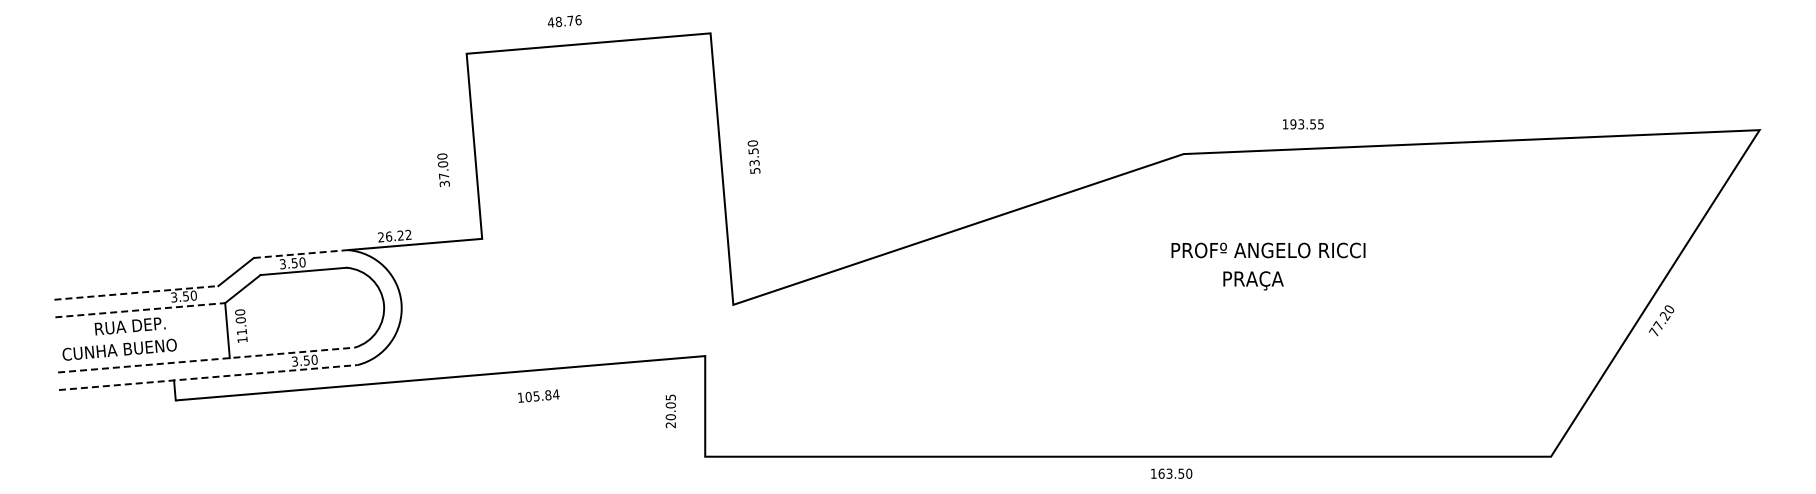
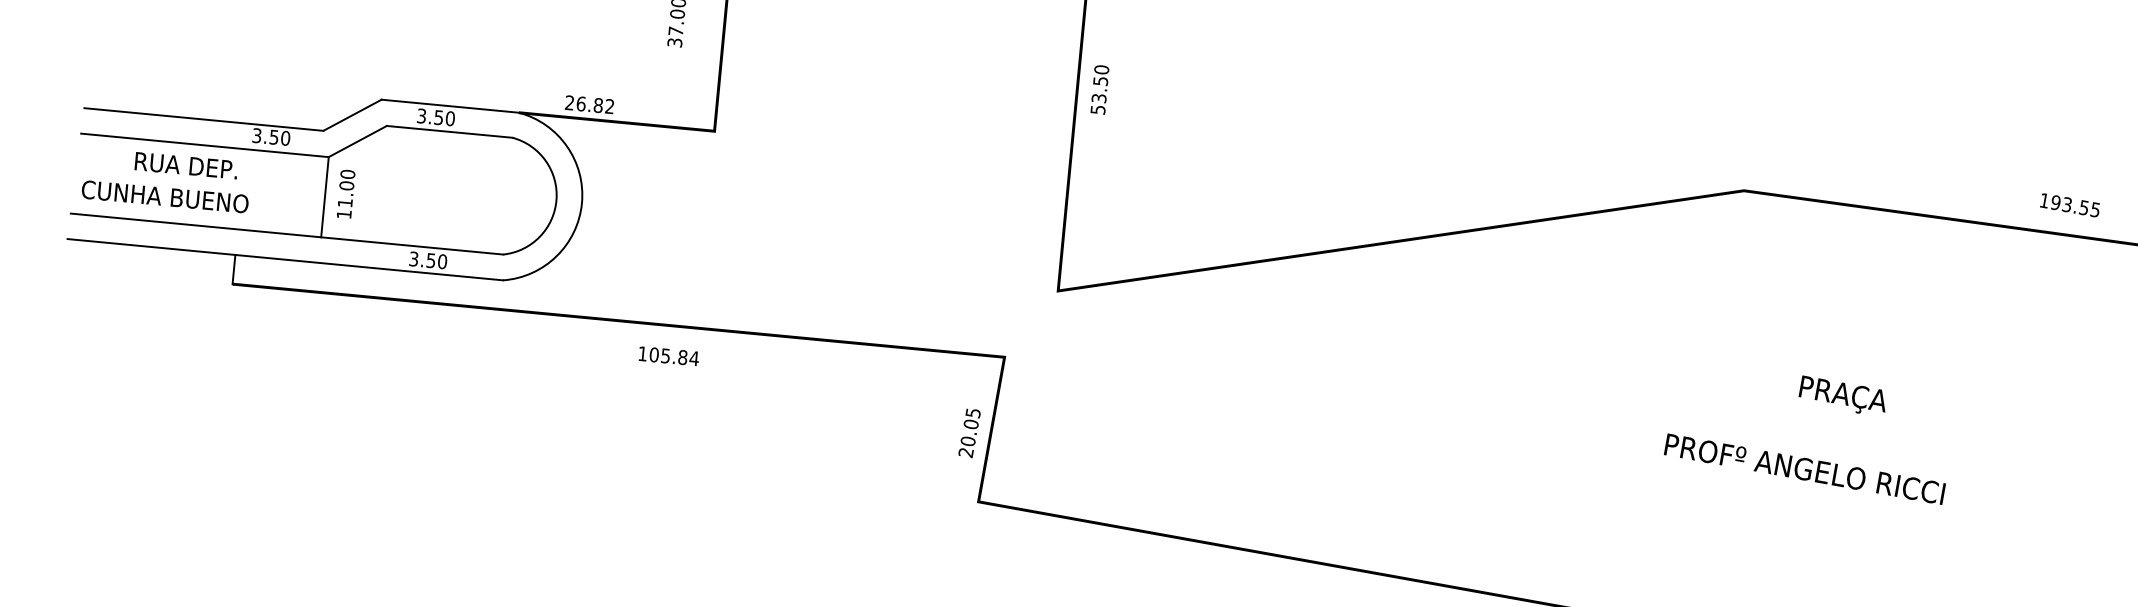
text: (1303, 124) -> (2070, 205), moved
text: (753, 156) -> (1099, 88), moved
text: (400, 235) -> (598, 105), 26.22 -> 26.82
text: (1268, 250) -> (1804, 469), moved
line: (301, 254) -> (450, 107), dashed -> solid
text: (1253, 280) -> (1843, 396), moved
line: (136, 292) -> (204, 118), dashed -> solid
line: (140, 310) -> (205, 145), dashed -> solid
line: (206, 360) -> (287, 234), dashed -> solid
line: (208, 377) -> (285, 259), dashed -> solid
text: (538, 395) -> (668, 355), moved
text: (670, 411) -> (969, 433), moved

